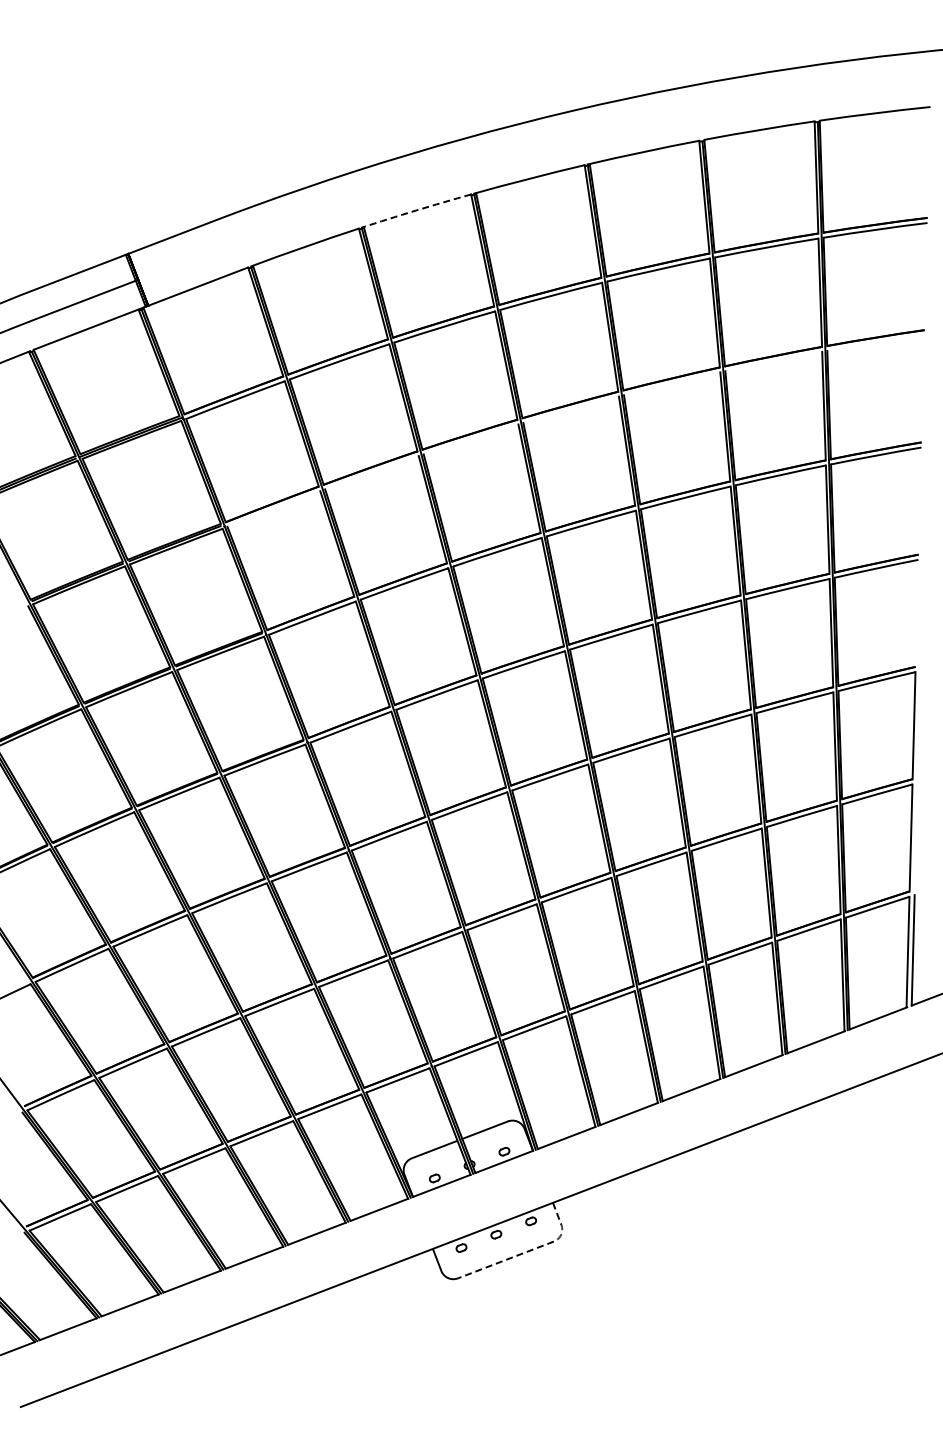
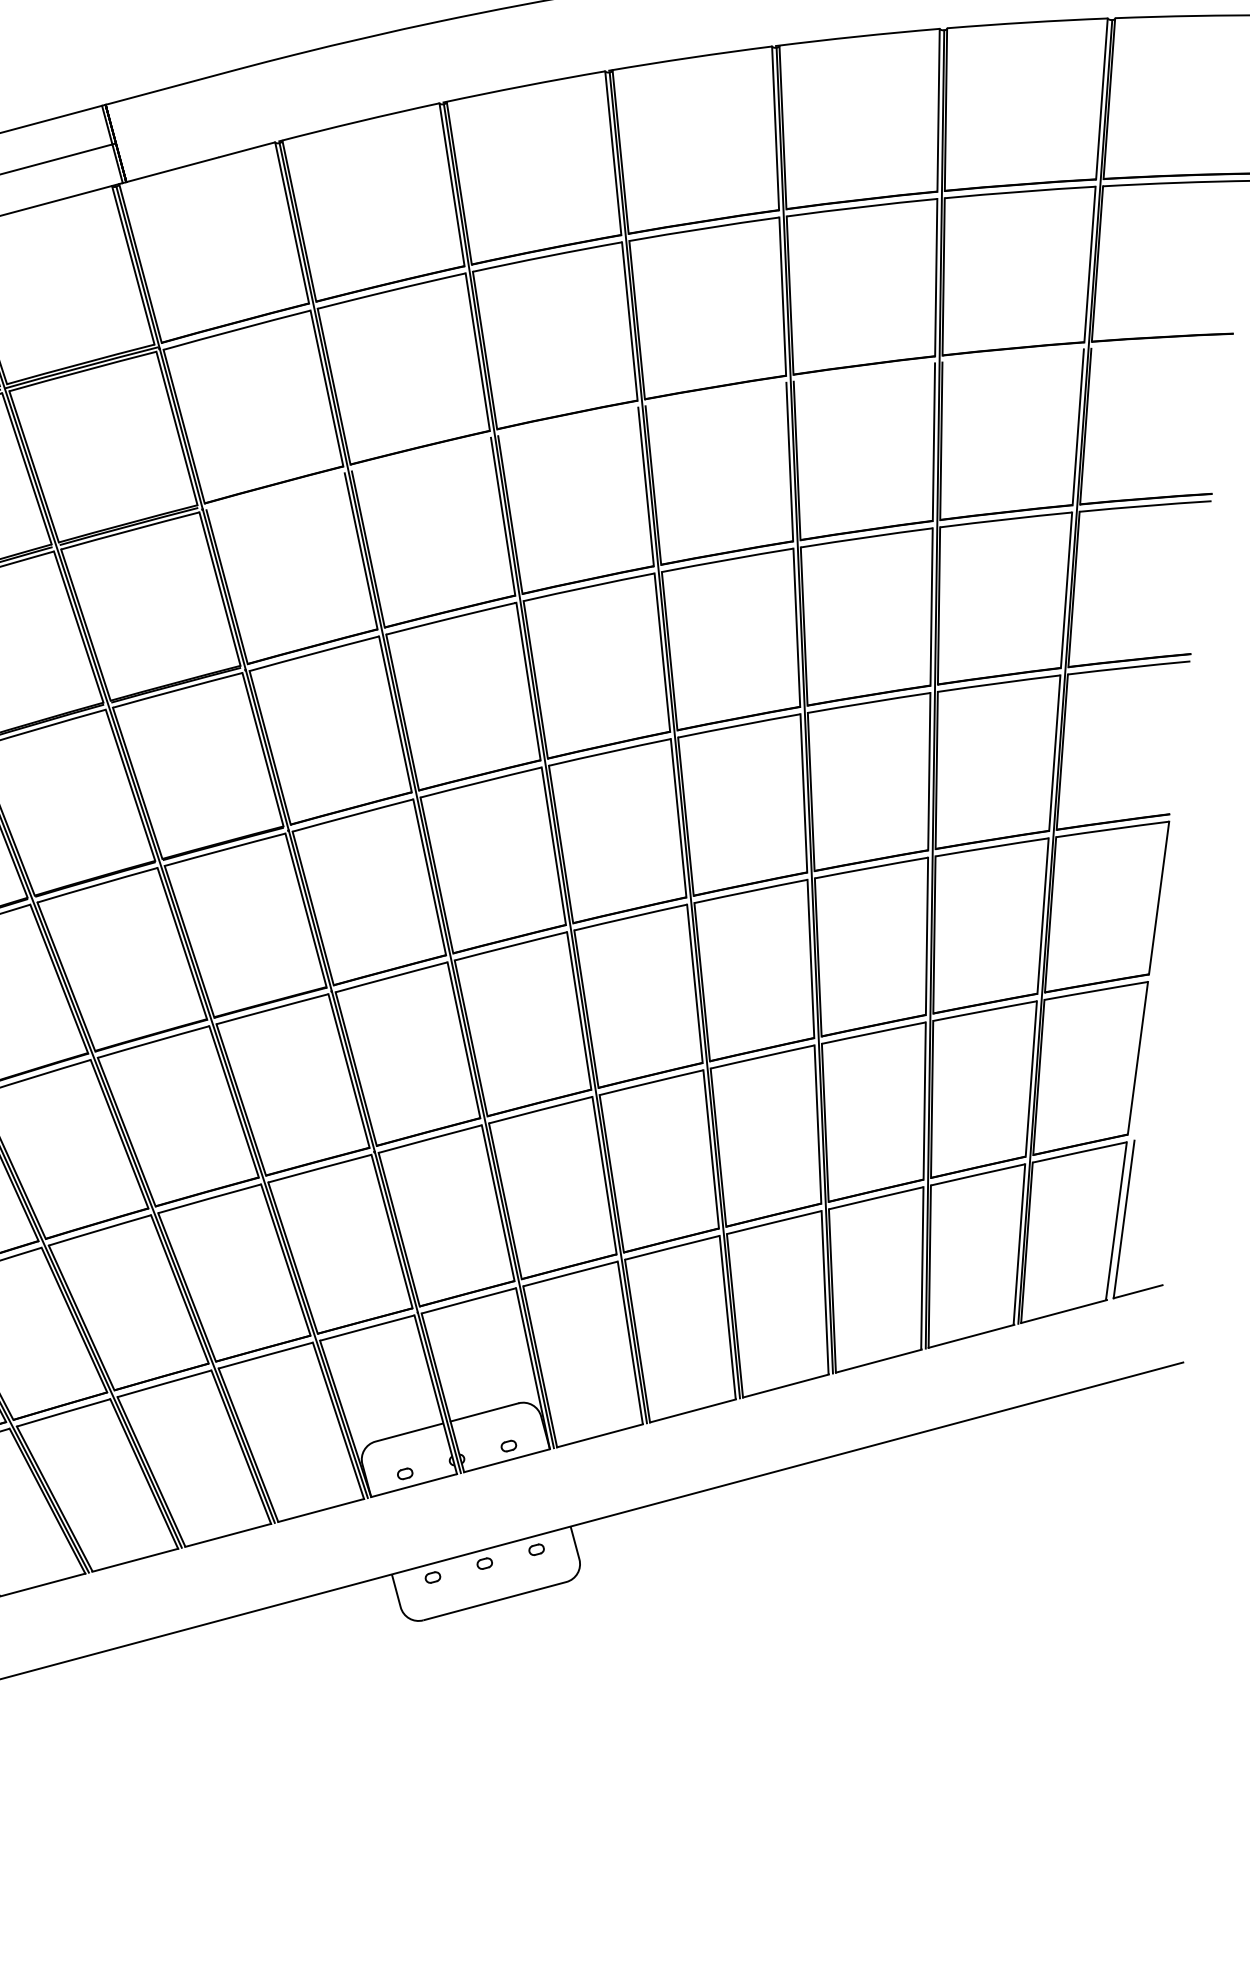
arc: (415, 210) -> (523, 85), dashed -> solid
line: (532, 1249) -> (534, 1590), dashed -> solid

